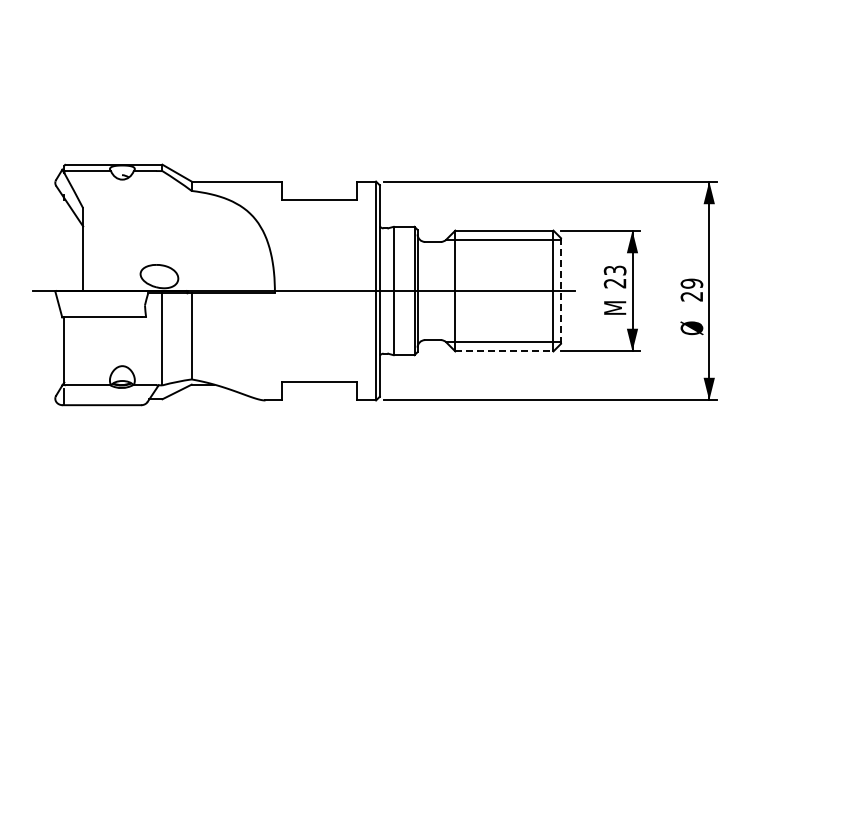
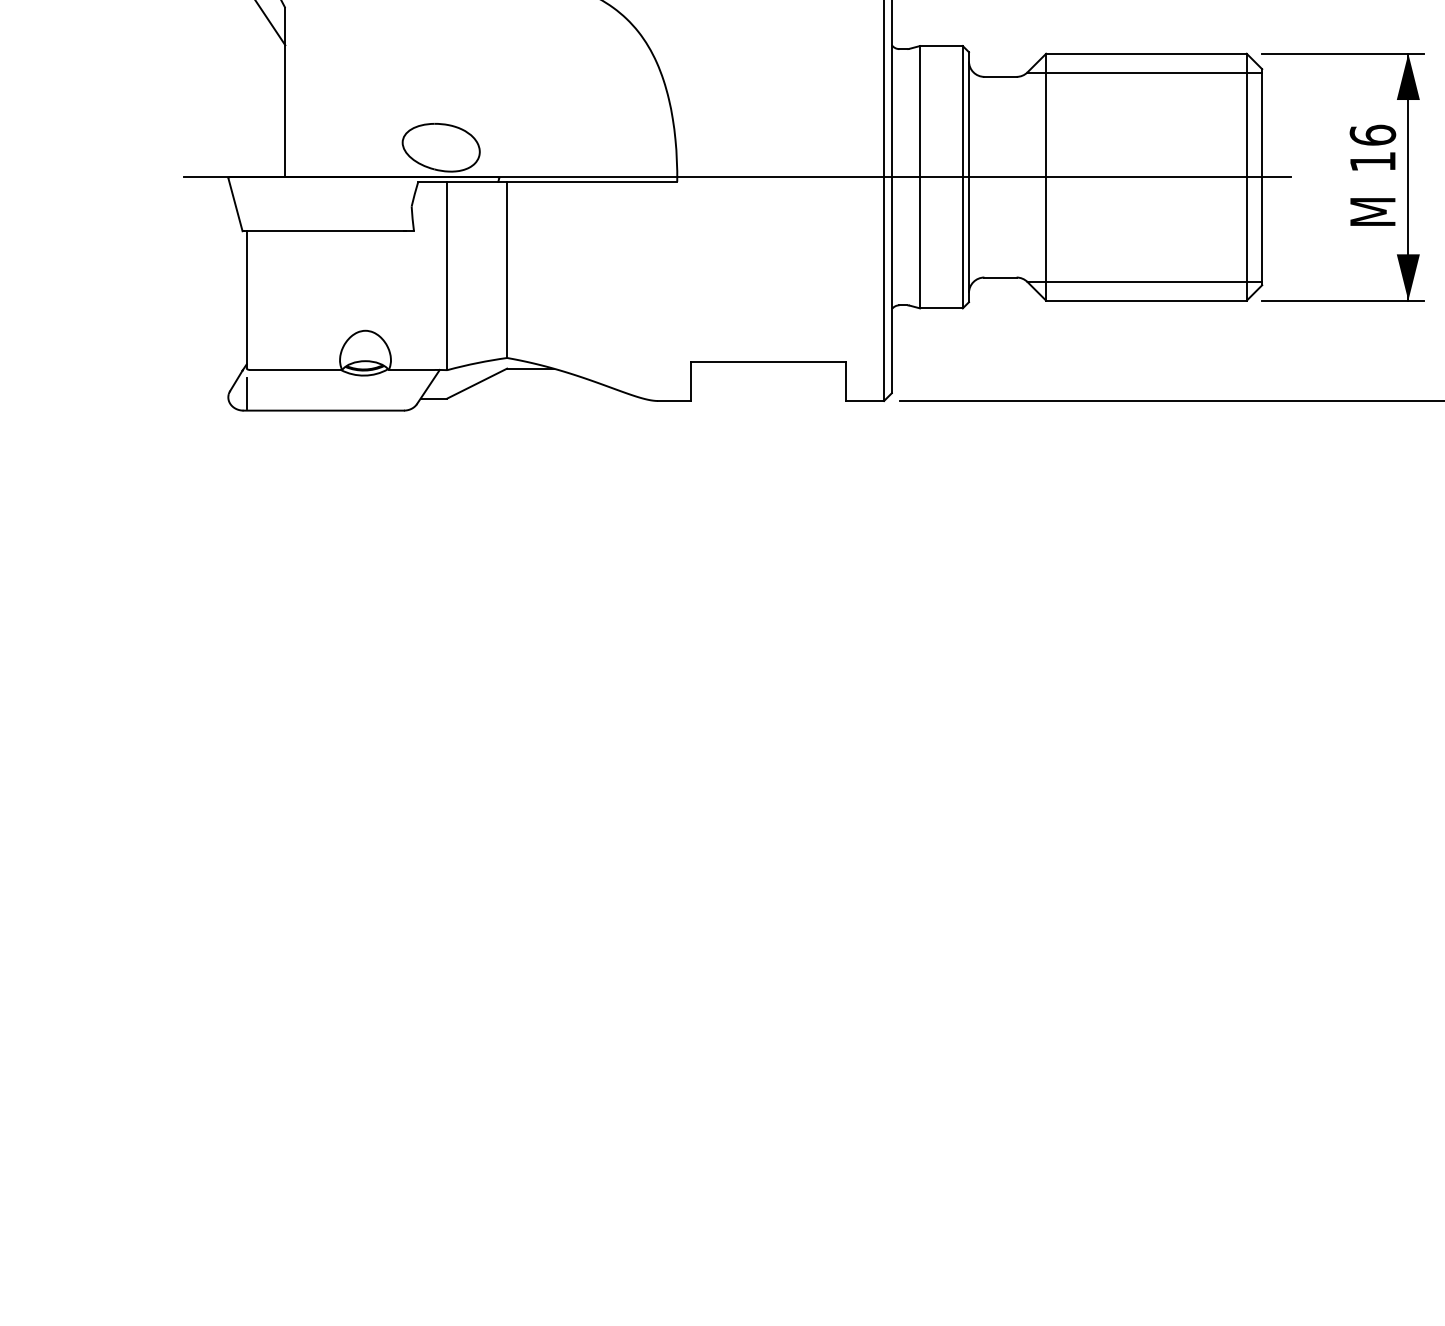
text: (614, 276) -> (1371, 147), 23 -> 16
line: (561, 291) -> (1263, 178), dashed -> solid
line: (504, 351) -> (1146, 300), dashed -> solid

